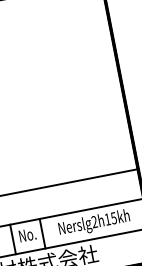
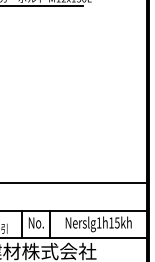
text: (93, 221) -> (98, 222), Nerslg2h15kh -> Nerslg1h15kh

